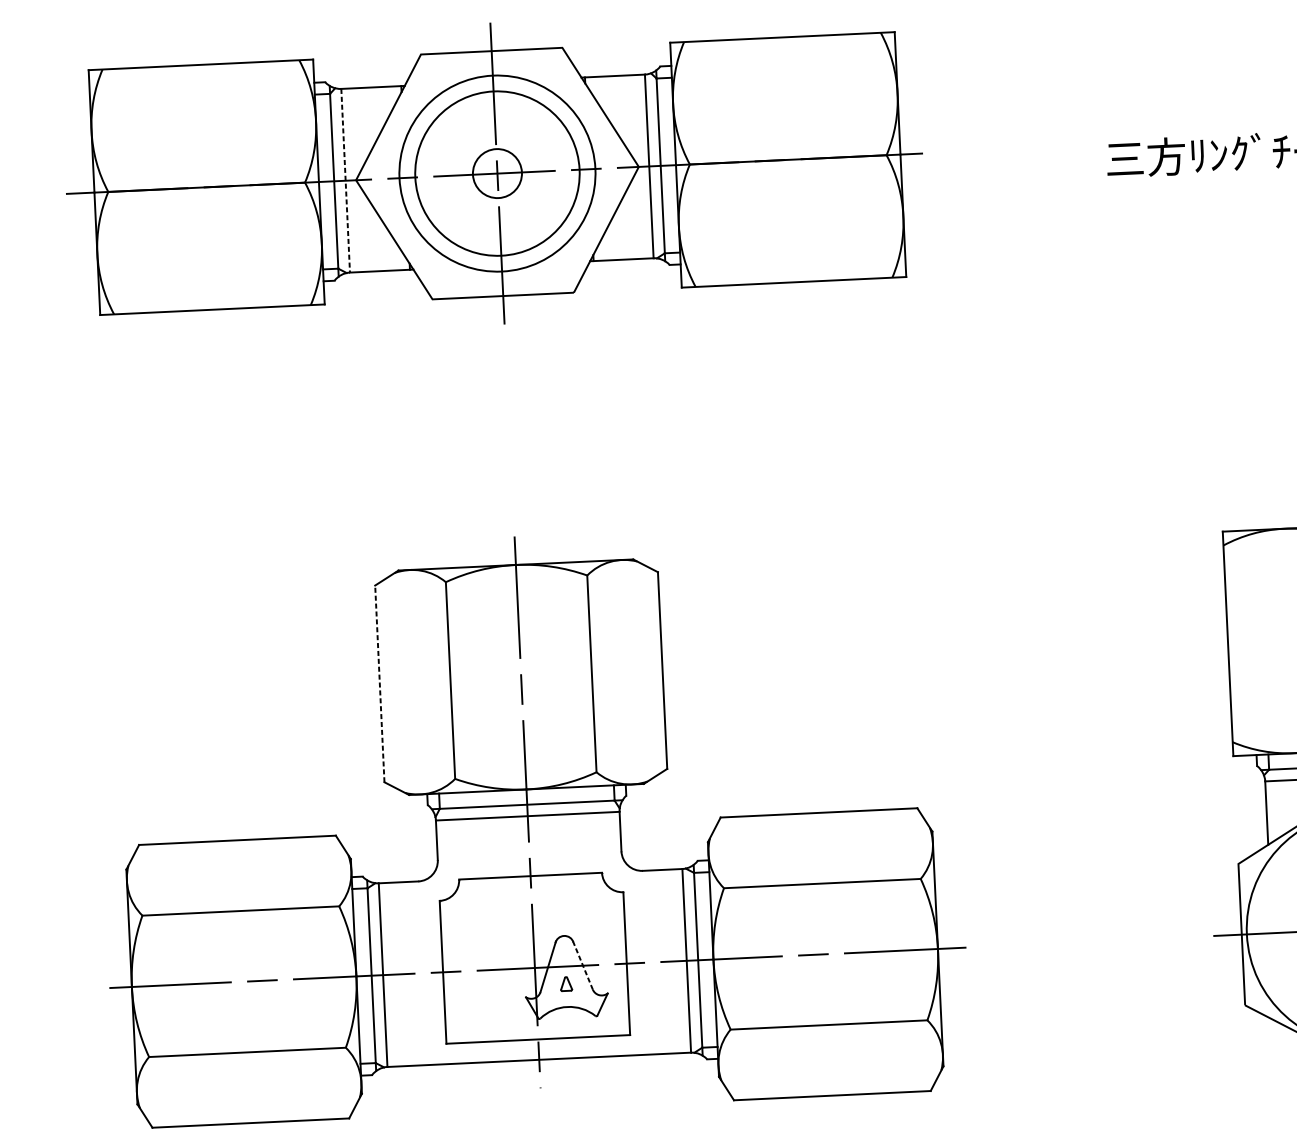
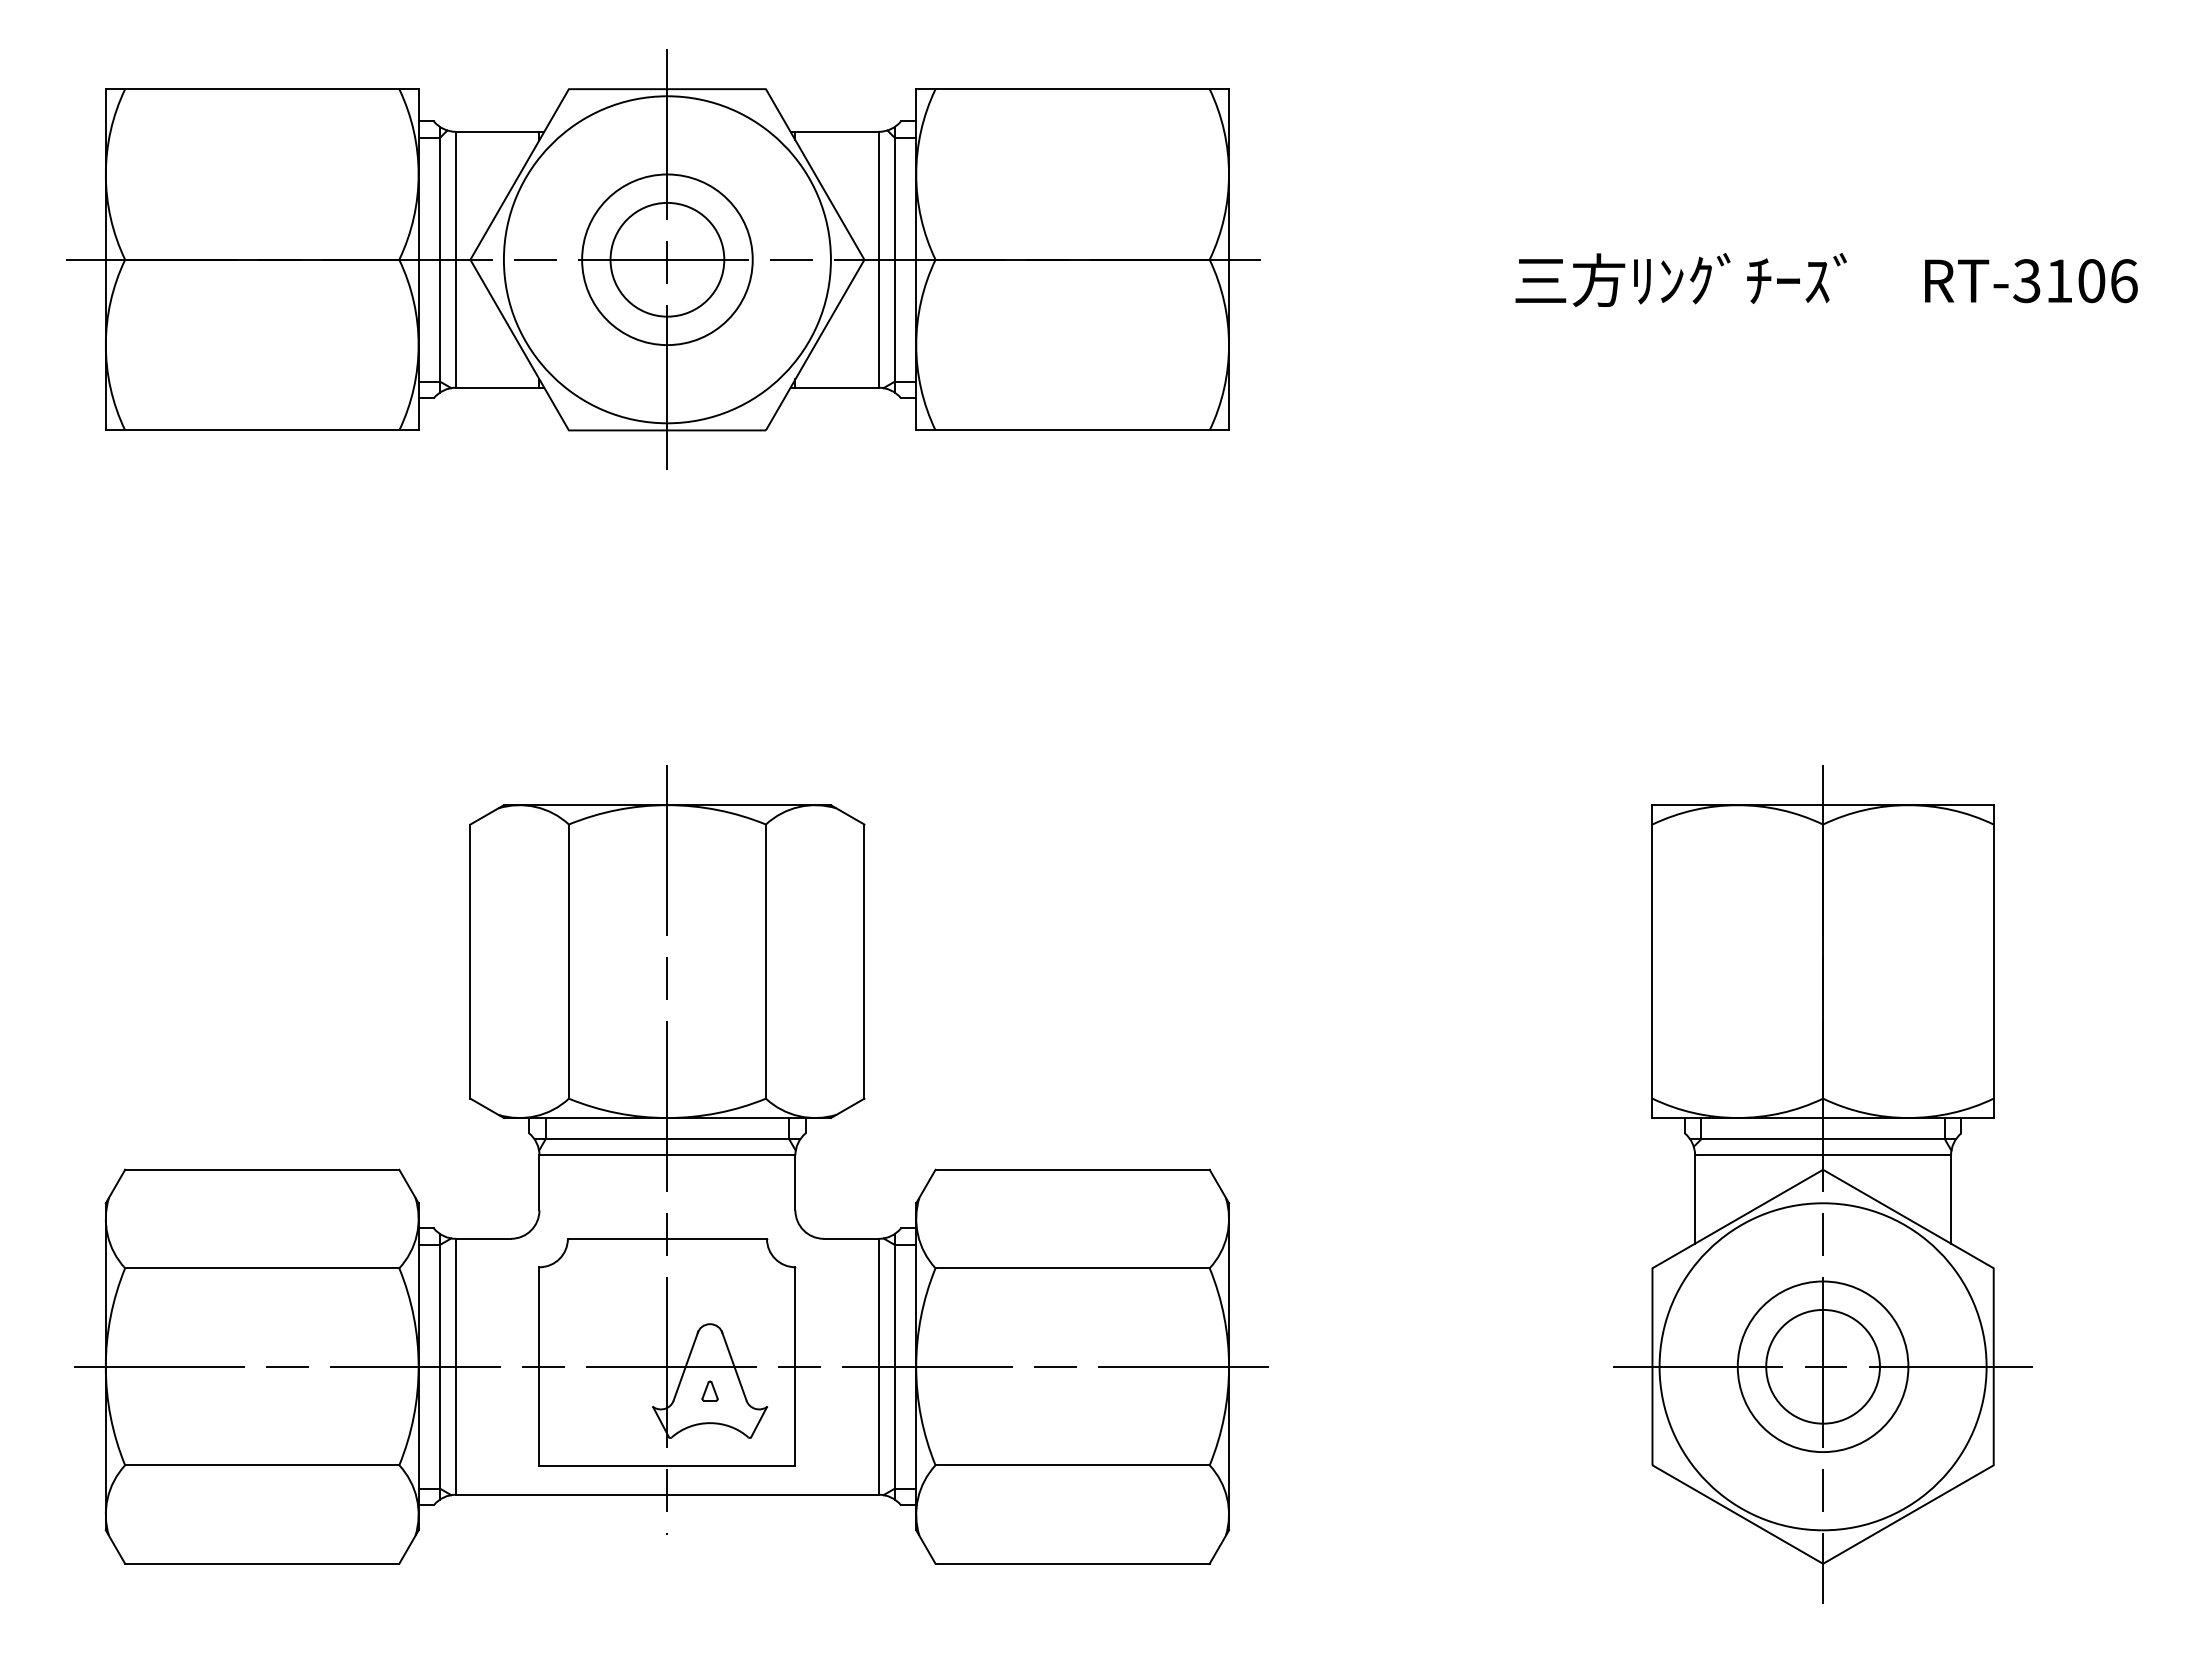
circle: (496, 173) -> (666, 259), size x1.43
circle: (497, 173) -> (667, 259), size x0.62
circle: (497, 173) -> (667, 259), size x1.67
line: (345, 180) -> (455, 259), dashed -> solid
line: (379, 683) -> (470, 961), dashed -> solid
line: (583, 965) -> (734, 1366), dashed -> solid

